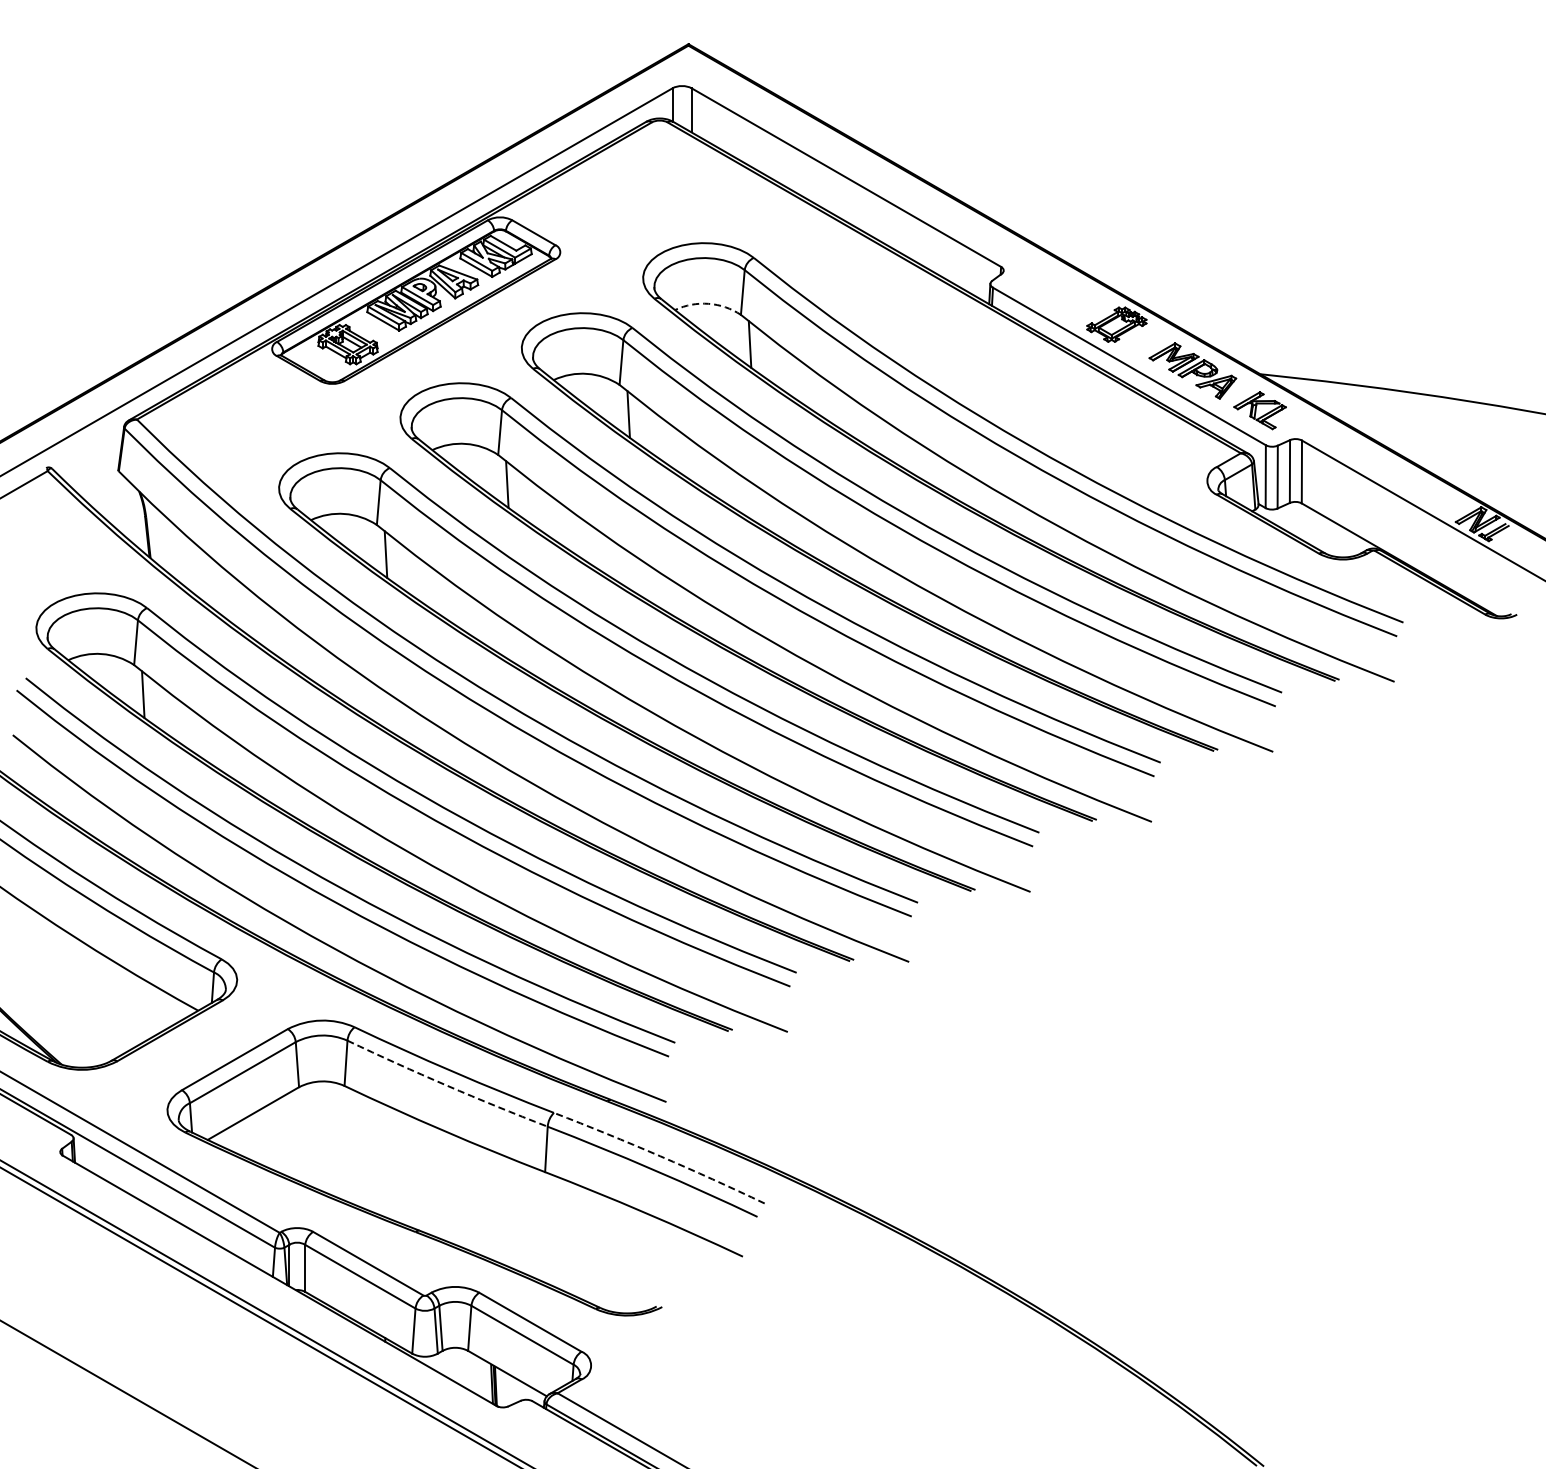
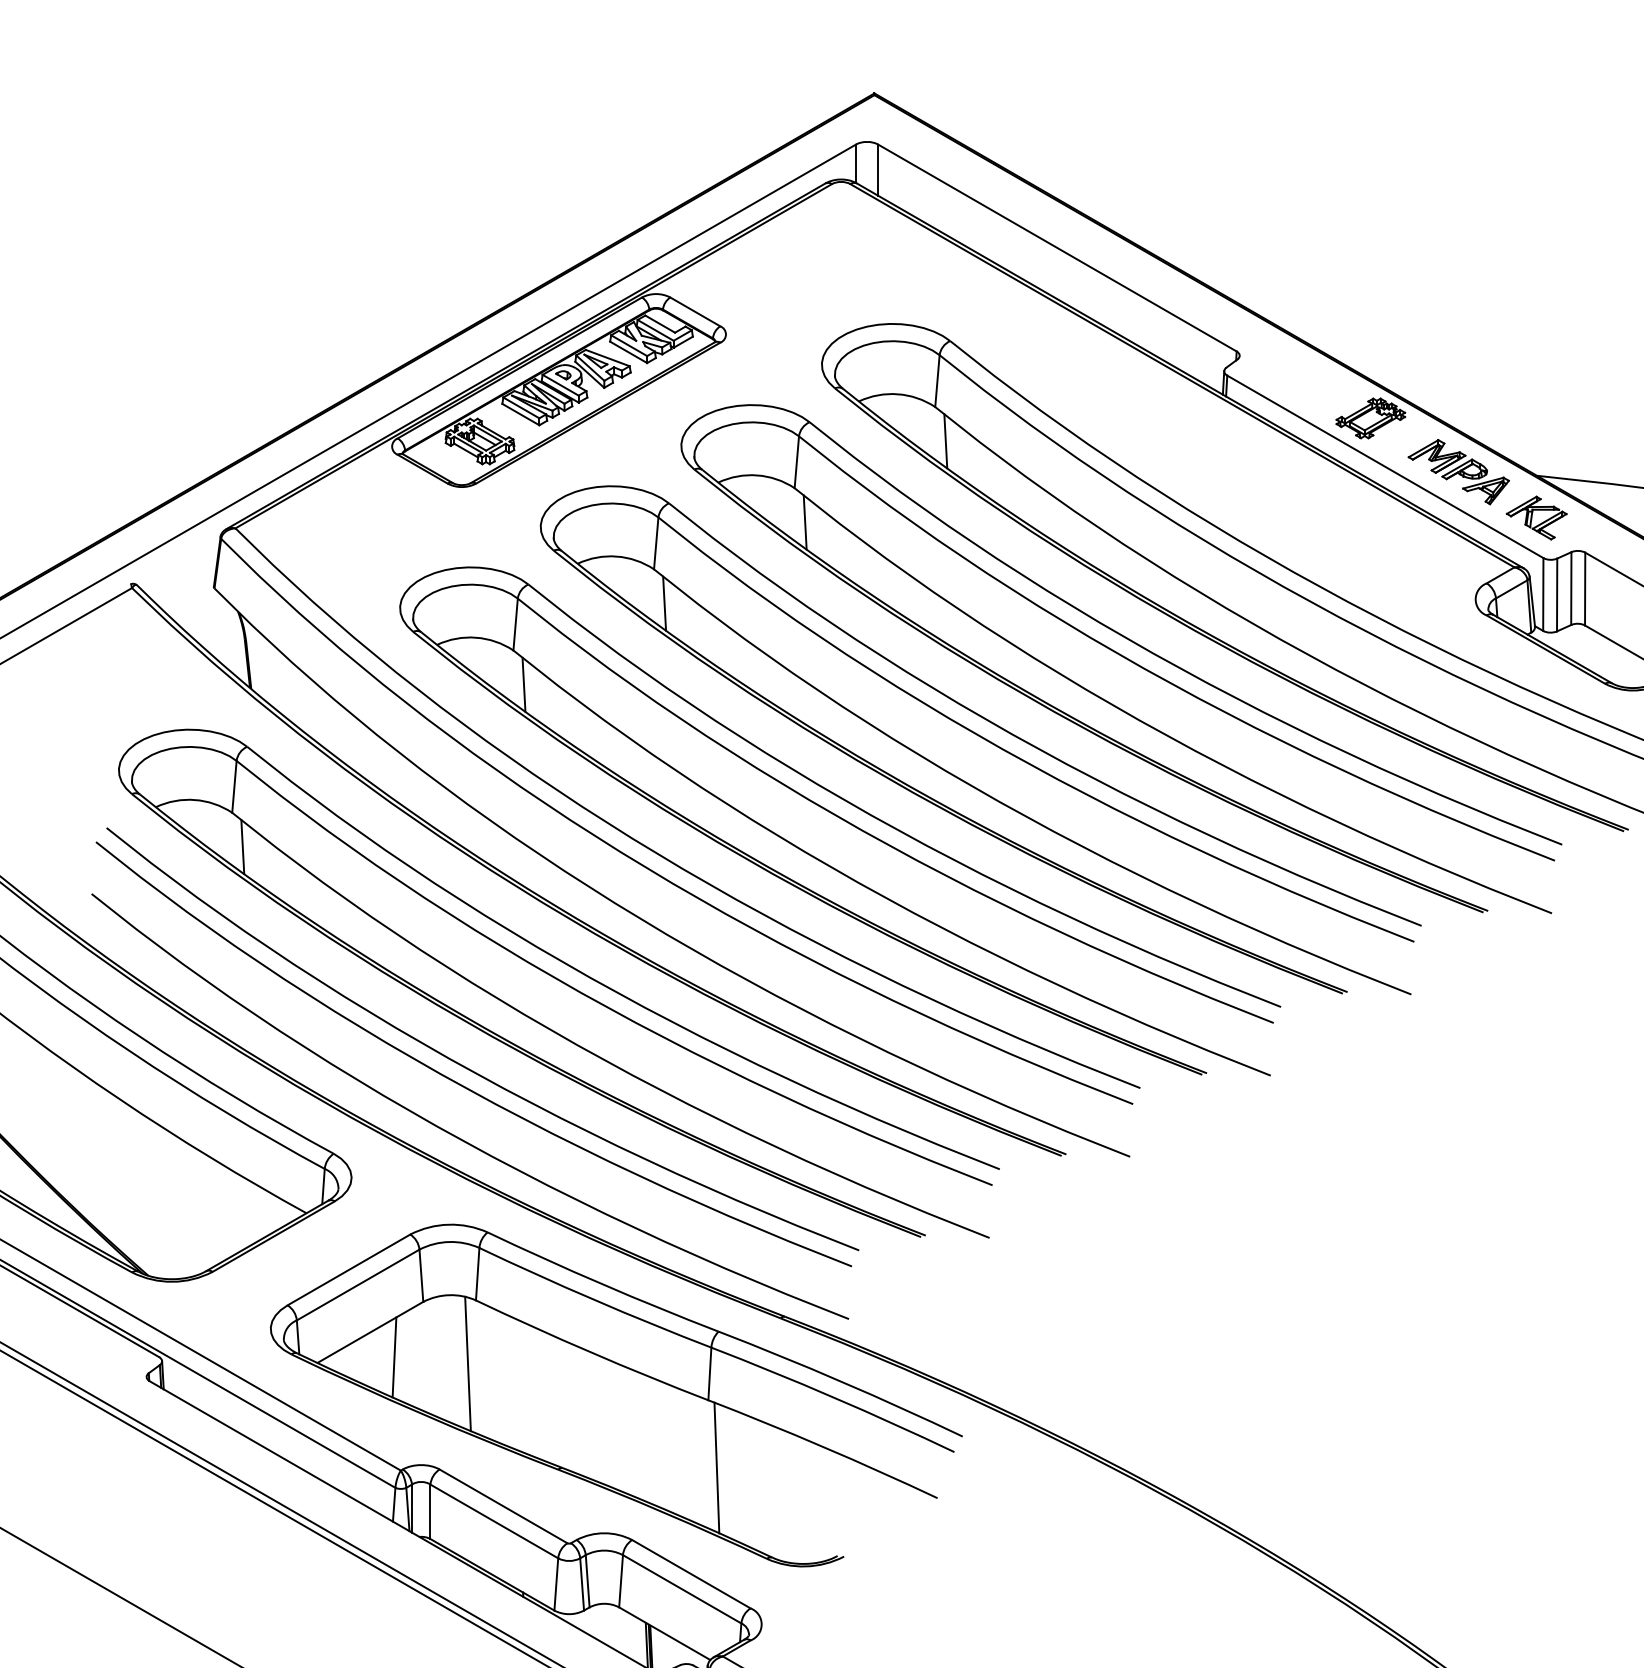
arc: (708, 303) -> (897, 393), dashed -> solid
arc: (446, 1085) -> (594, 1299), dashed -> solid
line: (273, 1134) -> (393, 1356), added
line: (337, 1140) -> (467, 1363), added
arc: (660, 1156) -> (842, 1382), dashed -> solid
line: (552, 1230) -> (716, 1467), added

